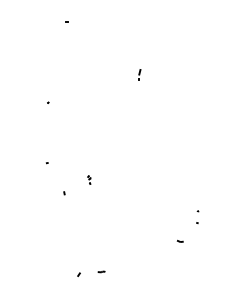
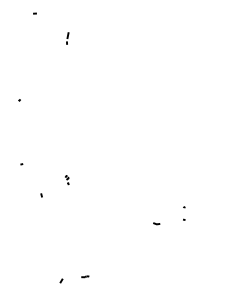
part: (139, 74) -> (67, 38), moved
part: (179, 240) -> (155, 222), moved

